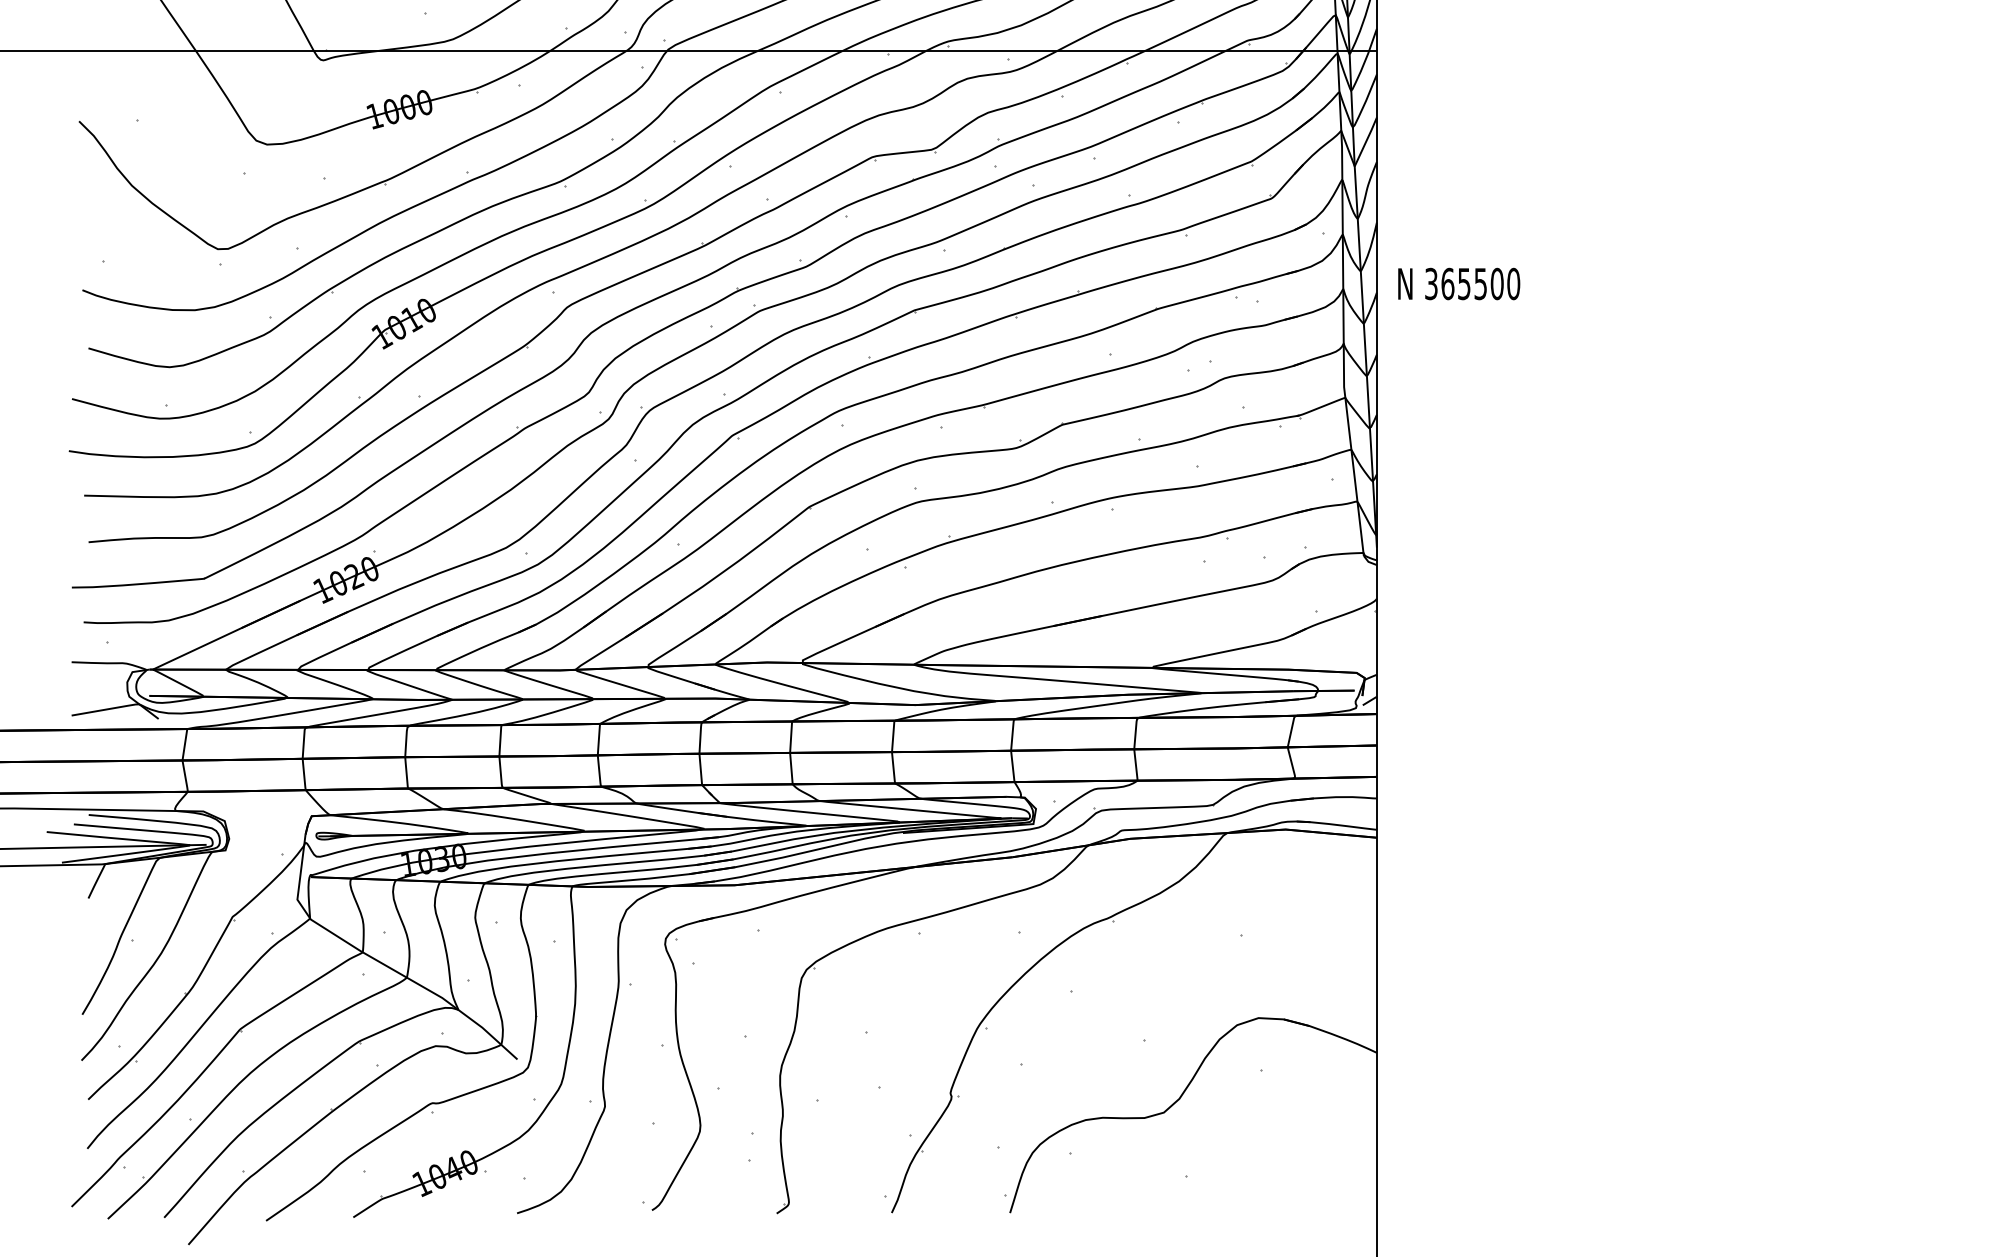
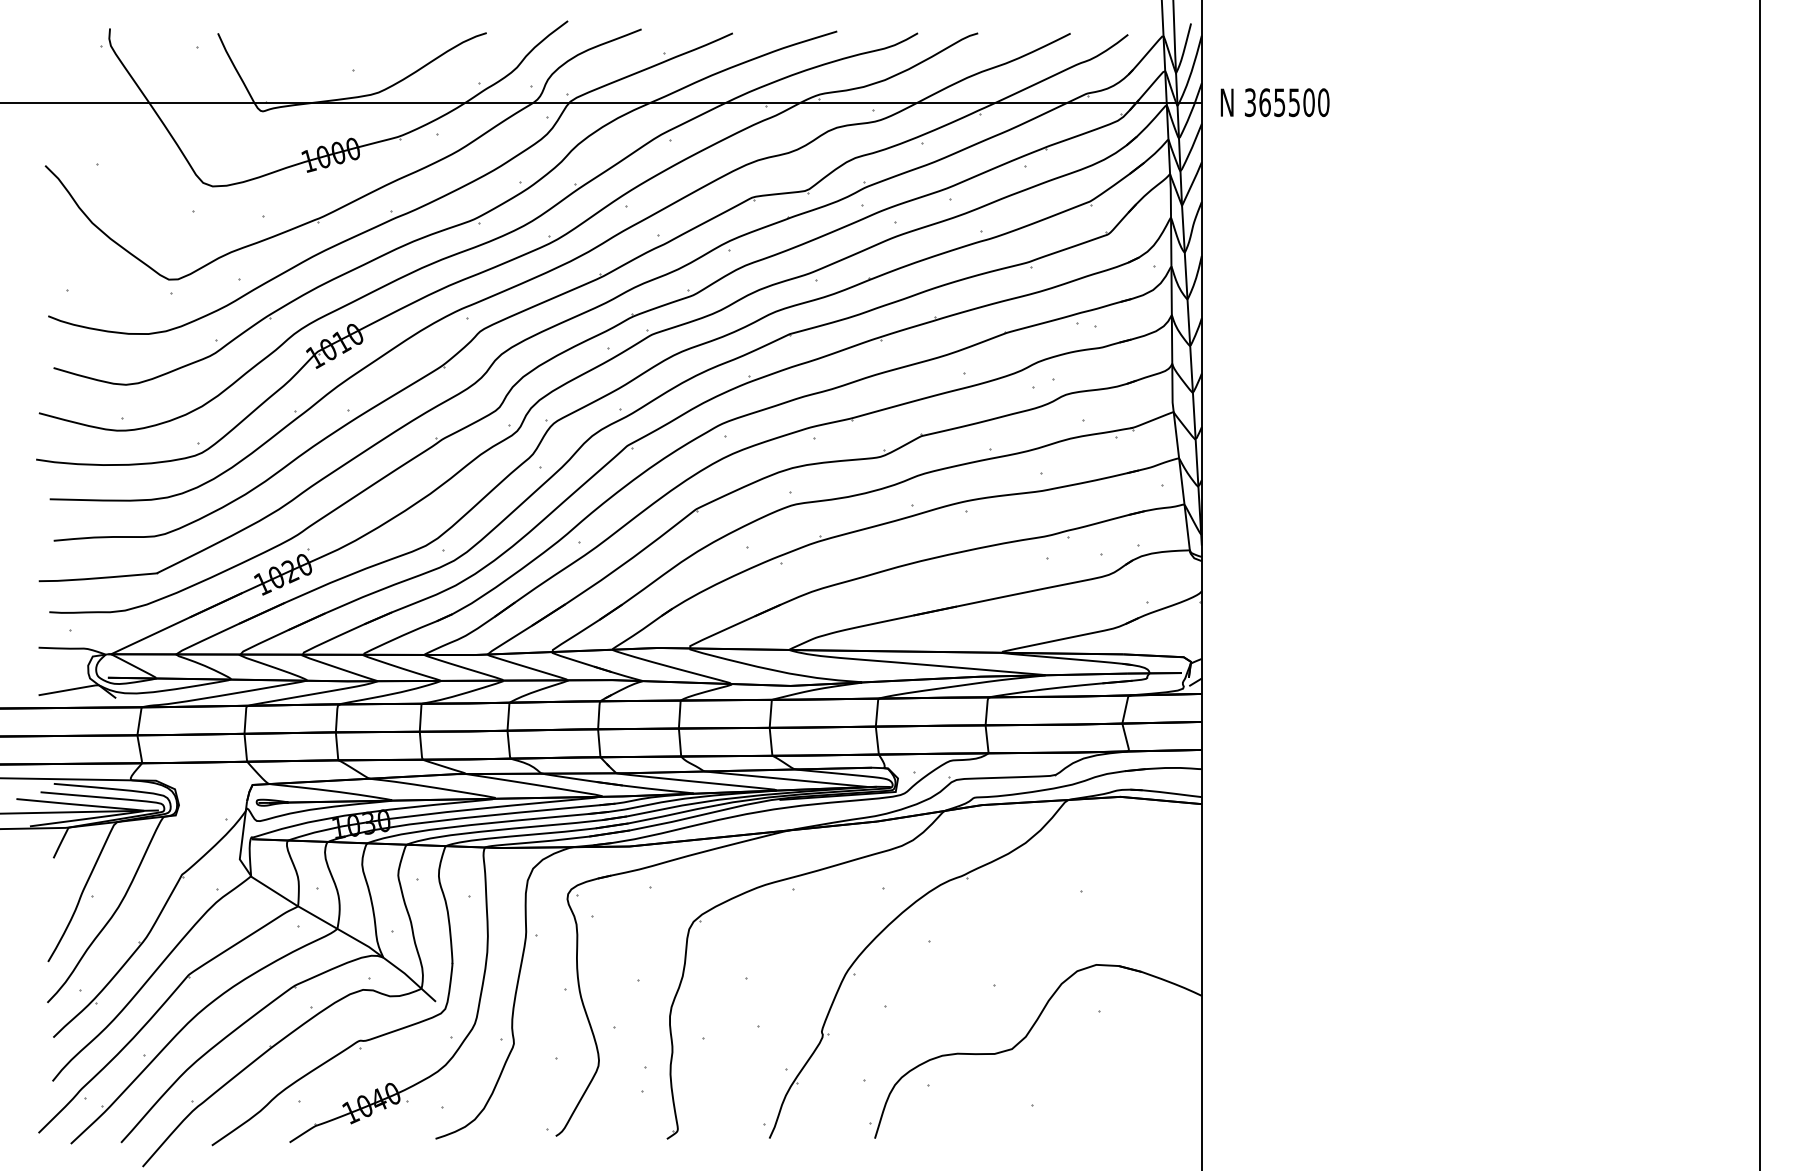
text: (1458, 283) -> (1274, 102), moved

